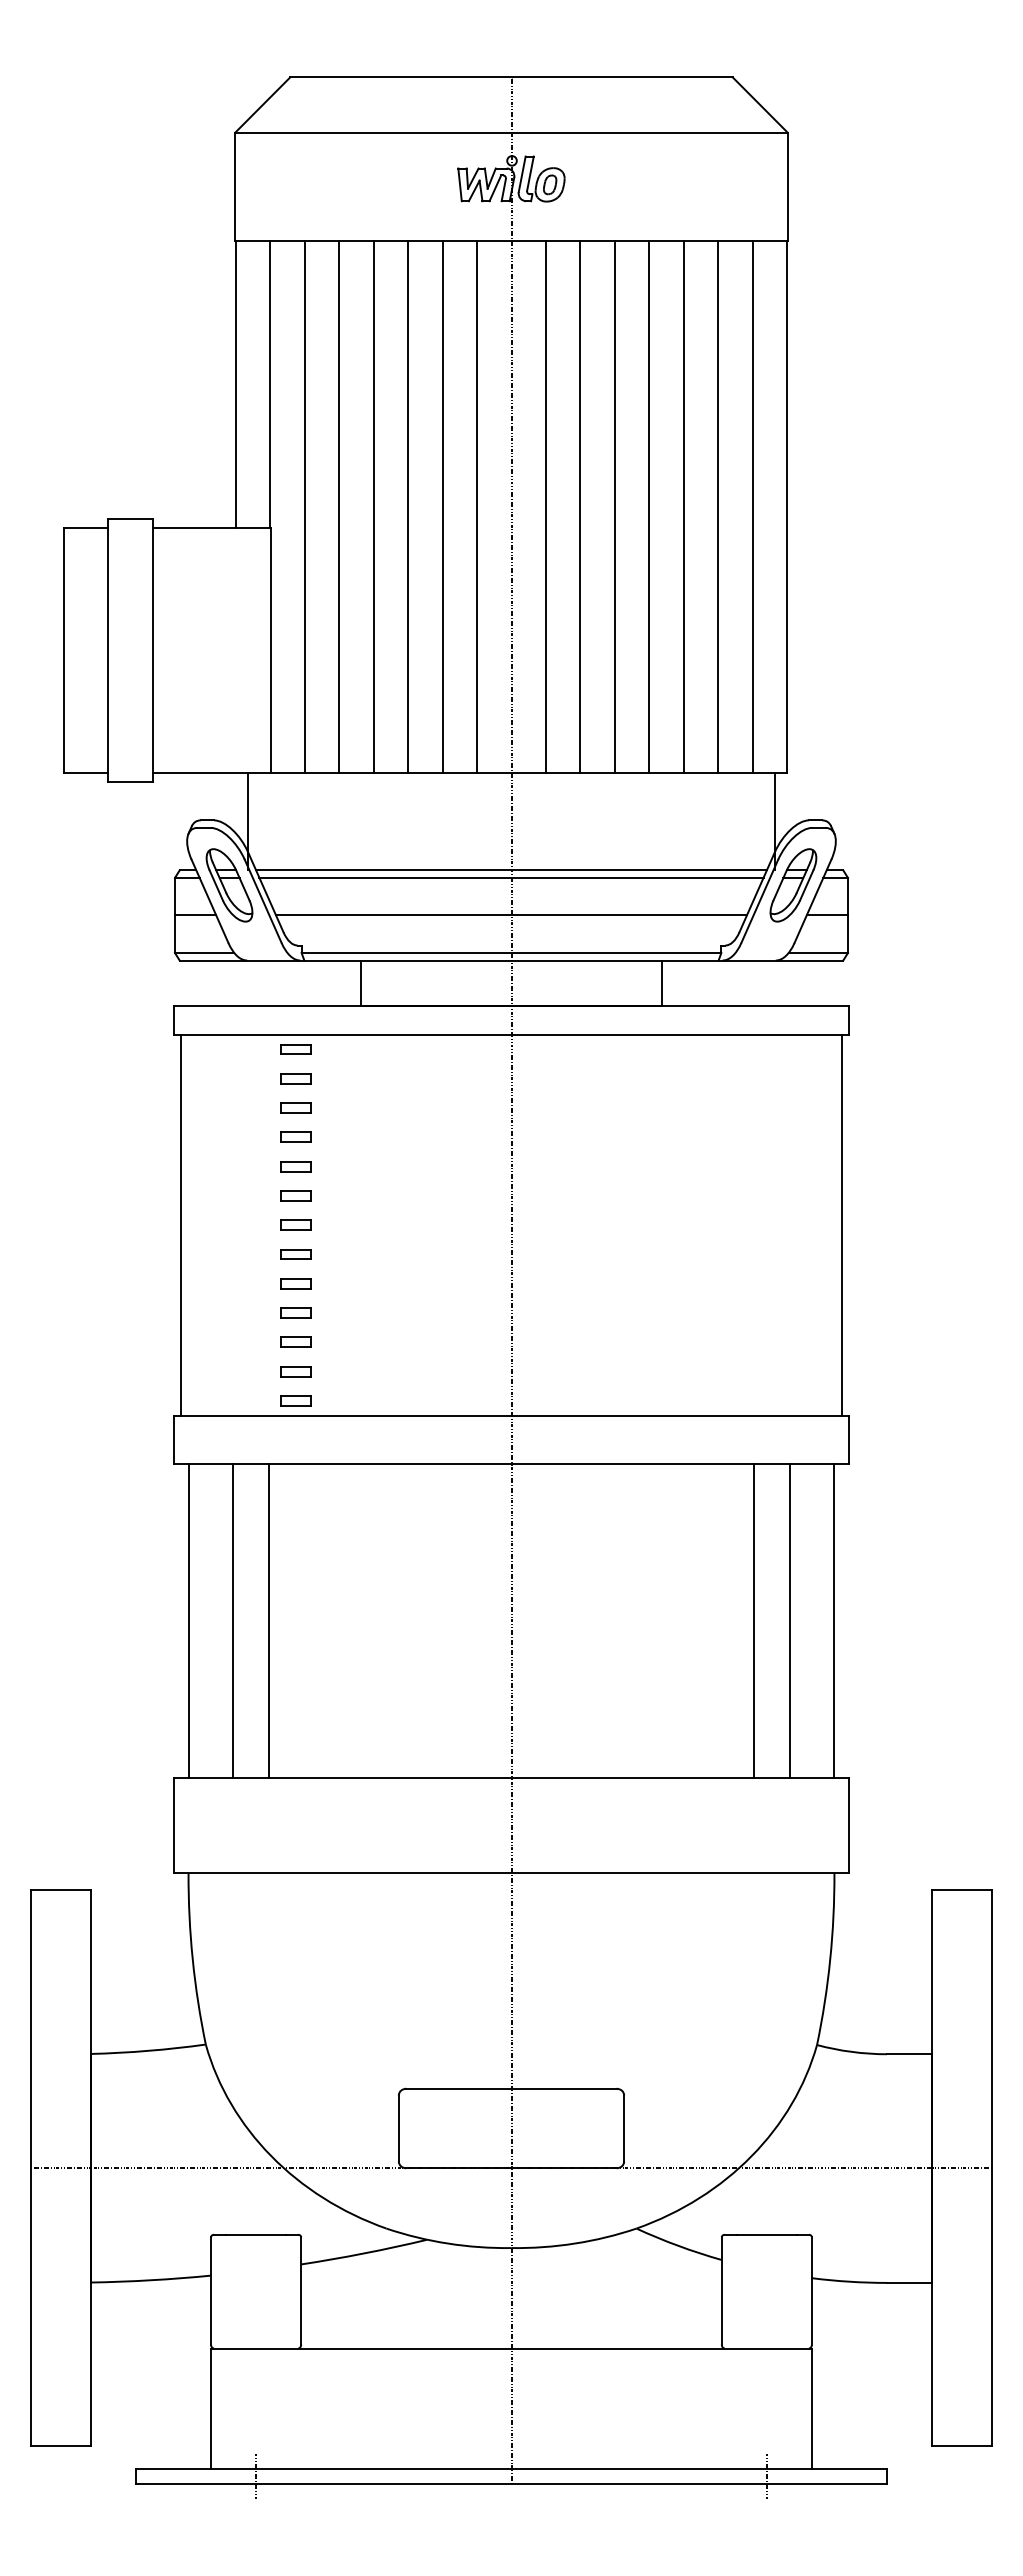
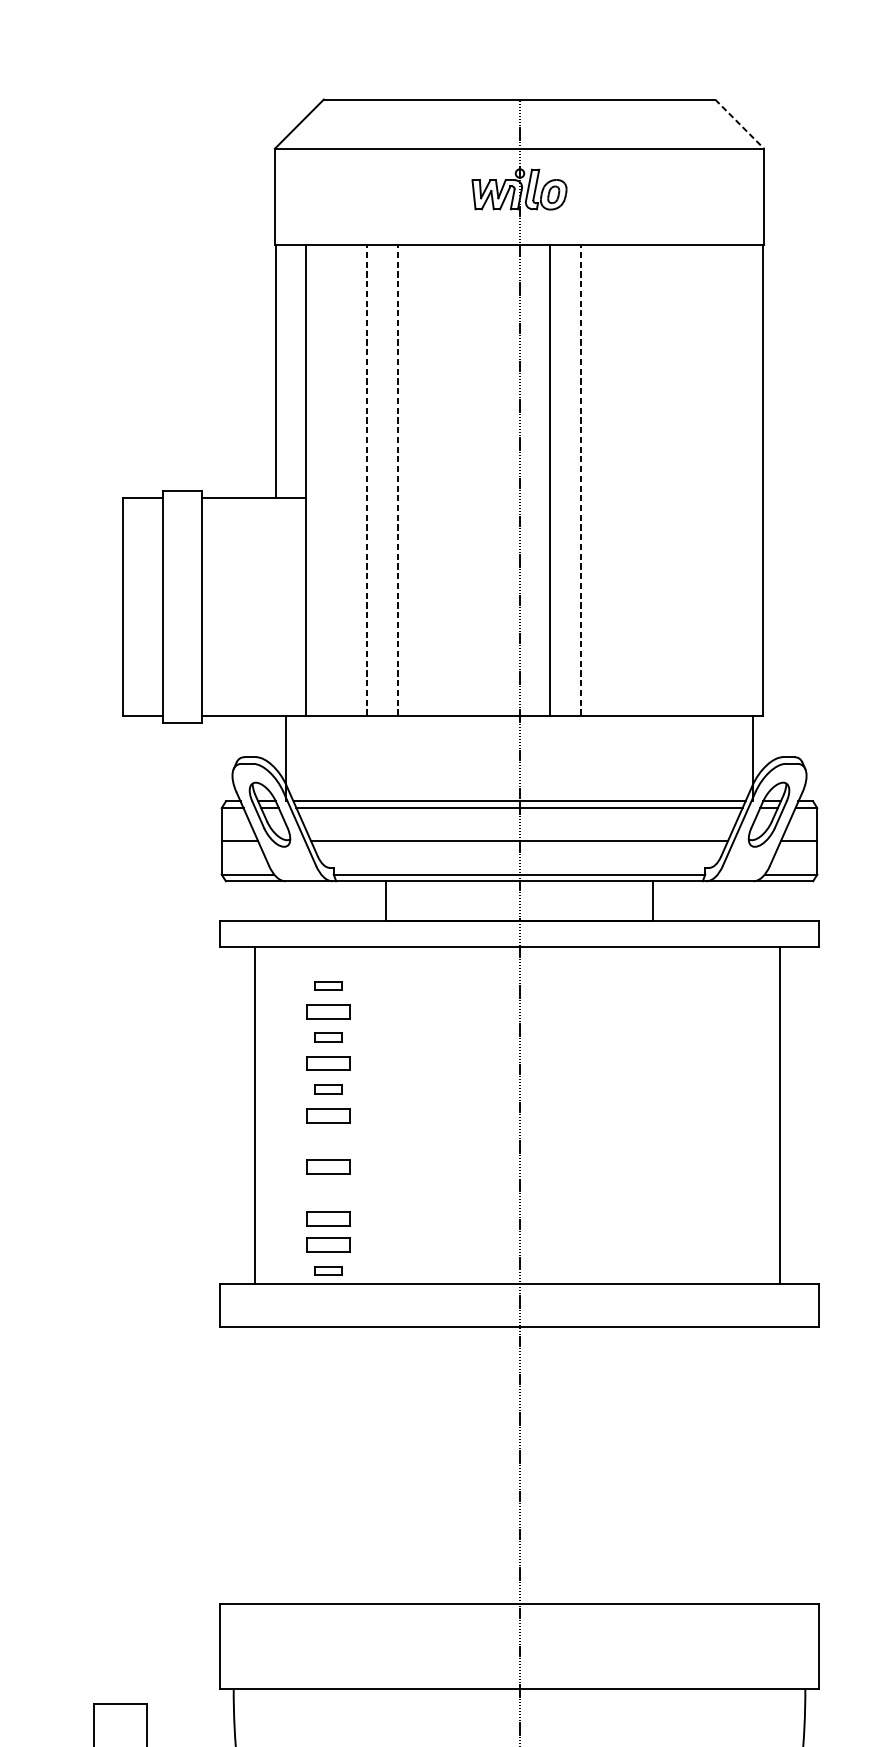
line: (760, 105) -> (739, 124), solid -> dashed
line: (339, 506) -> (367, 479), solid -> dashed
line: (373, 506) -> (397, 479), solid -> dashed
line: (580, 506) -> (580, 479), solid -> dashed
line: (304, 507) -> (336, 480), removed
line: (408, 507) -> (428, 480), removed
line: (442, 507) -> (458, 480), removed
line: (477, 507) -> (489, 480), removed
line: (614, 507) -> (610, 480), removed
line: (649, 507) -> (641, 480), removed
line: (683, 507) -> (671, 480), removed
line: (718, 507) -> (702, 480), removed
line: (752, 507) -> (732, 480), removed
part: (295, 1049) -> (328, 959), removed
part: (295, 1107) -> (328, 1011), size x1.6
part: (295, 1166) -> (328, 1063), size x1.6
line: (181, 1224) -> (255, 1114), moved
part: (295, 1224) -> (328, 1114), size x1.6
line: (841, 1224) -> (779, 1114), moved
part: (295, 1254) -> (328, 1141), removed
part: (295, 1283) -> (328, 1167), size x1.6
part: (295, 1312) -> (328, 1192), removed
part: (295, 1341) -> (328, 1218), size x1.6
part: (295, 1371) -> (328, 1244), size x1.6
line: (188, 1620) -> (233, 1465), removed
line: (233, 1620) -> (273, 1465), removed
line: (269, 1620) -> (305, 1465), removed
line: (753, 1620) -> (733, 1465), removed
line: (789, 1620) -> (765, 1465), removed
line: (834, 1620) -> (805, 1465), removed

